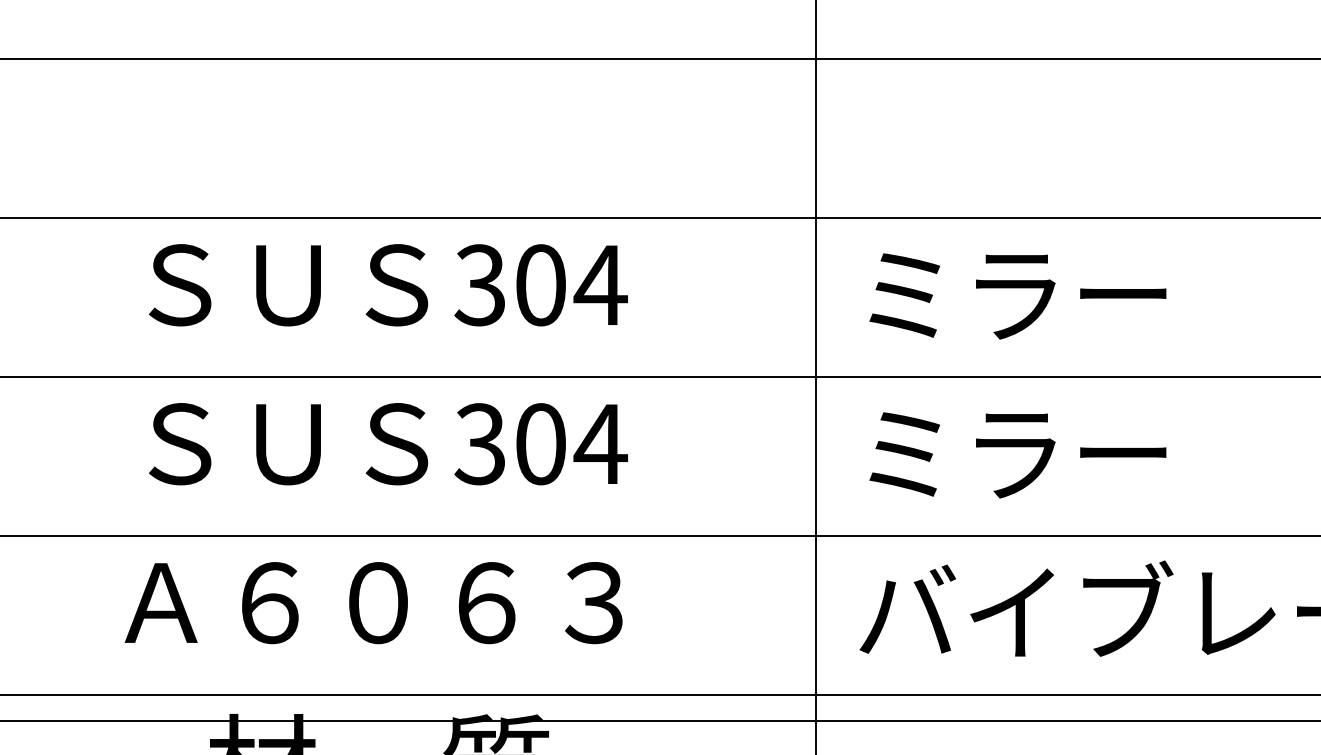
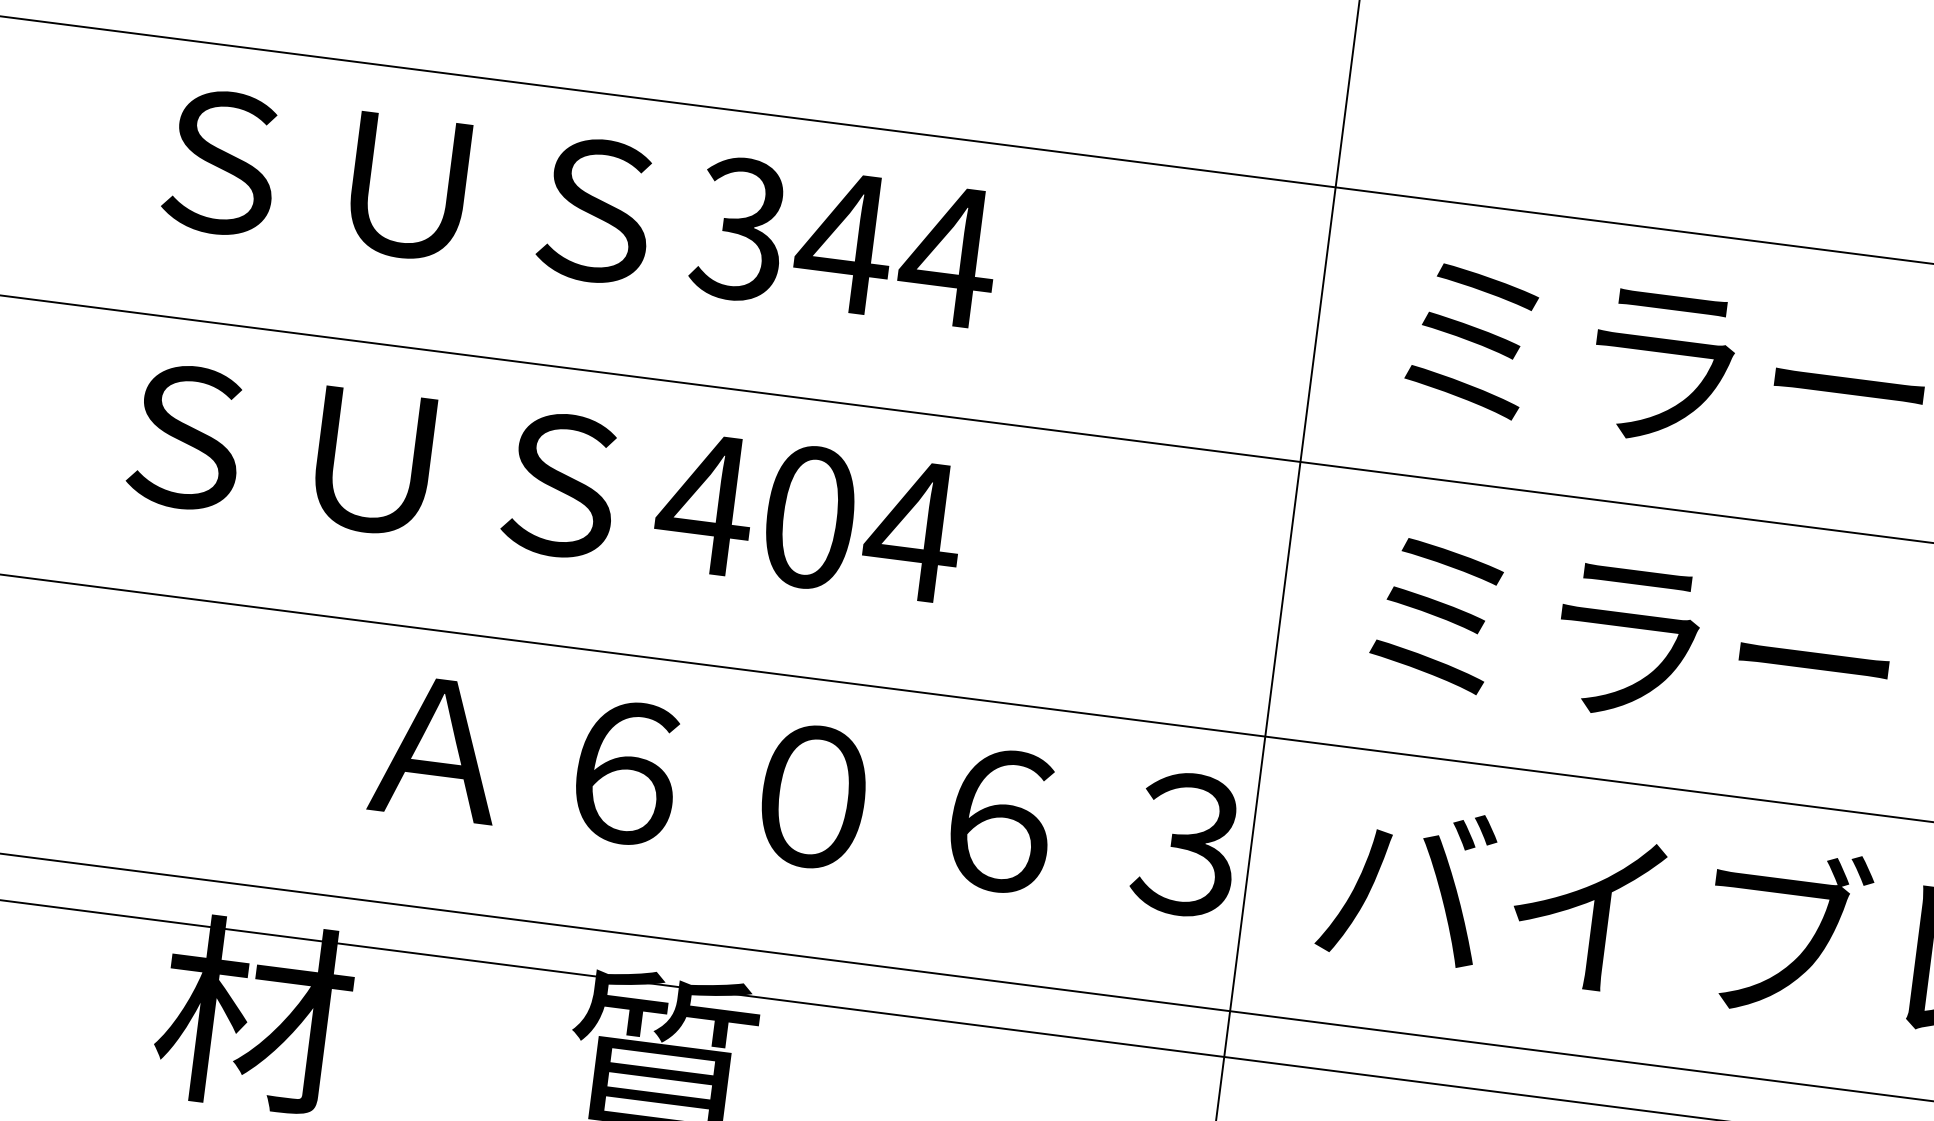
text: (540, 285) -> (844, 243), 304 -> 344
text: (480, 444) -> (705, 504), 304 -> 404
text: (373, 603) -> (804, 796), moved

